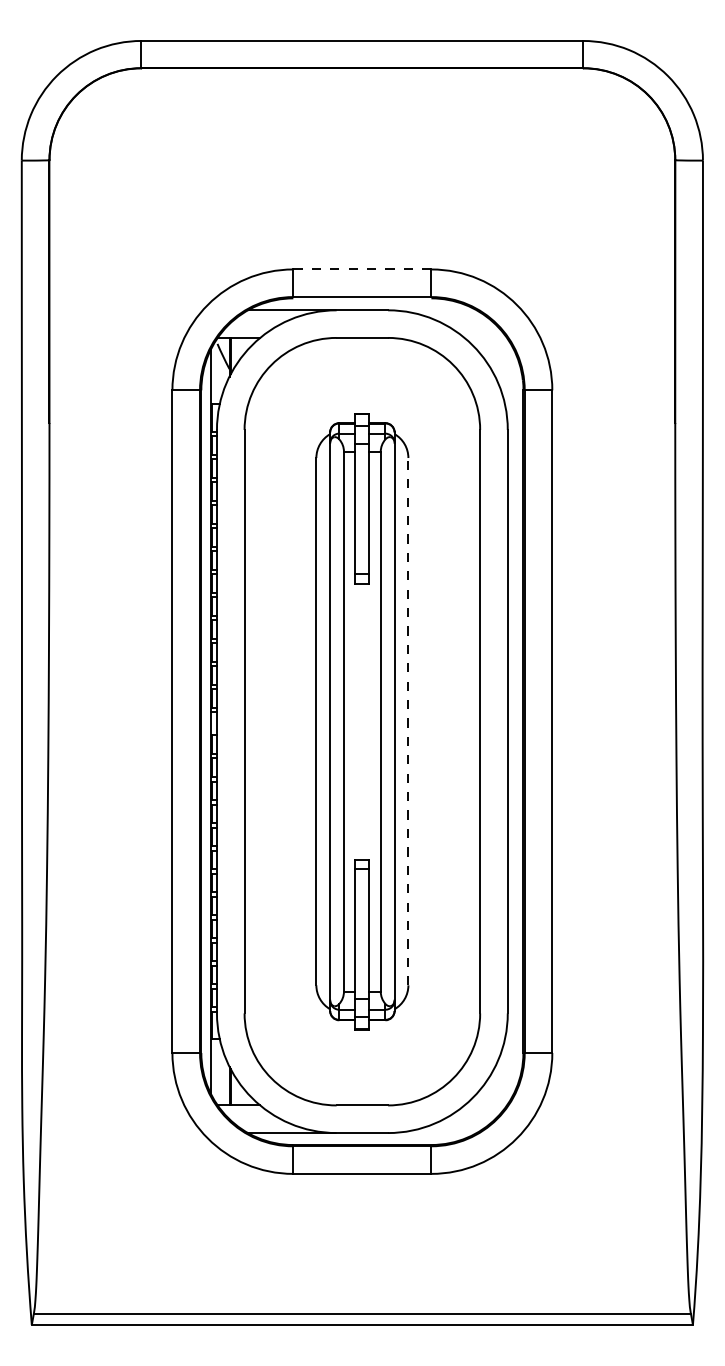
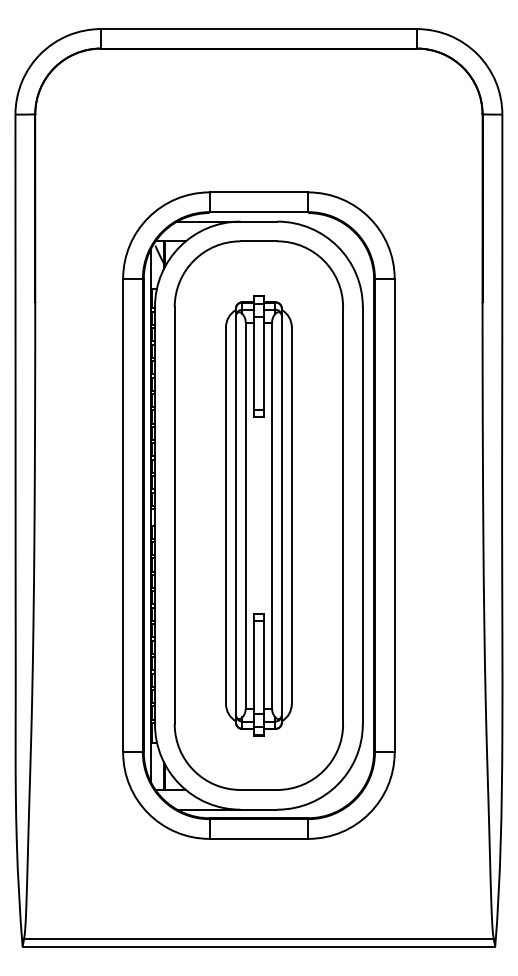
line: (361, 269) -> (258, 192), dashed -> solid
line: (408, 721) -> (291, 515), dashed -> solid

